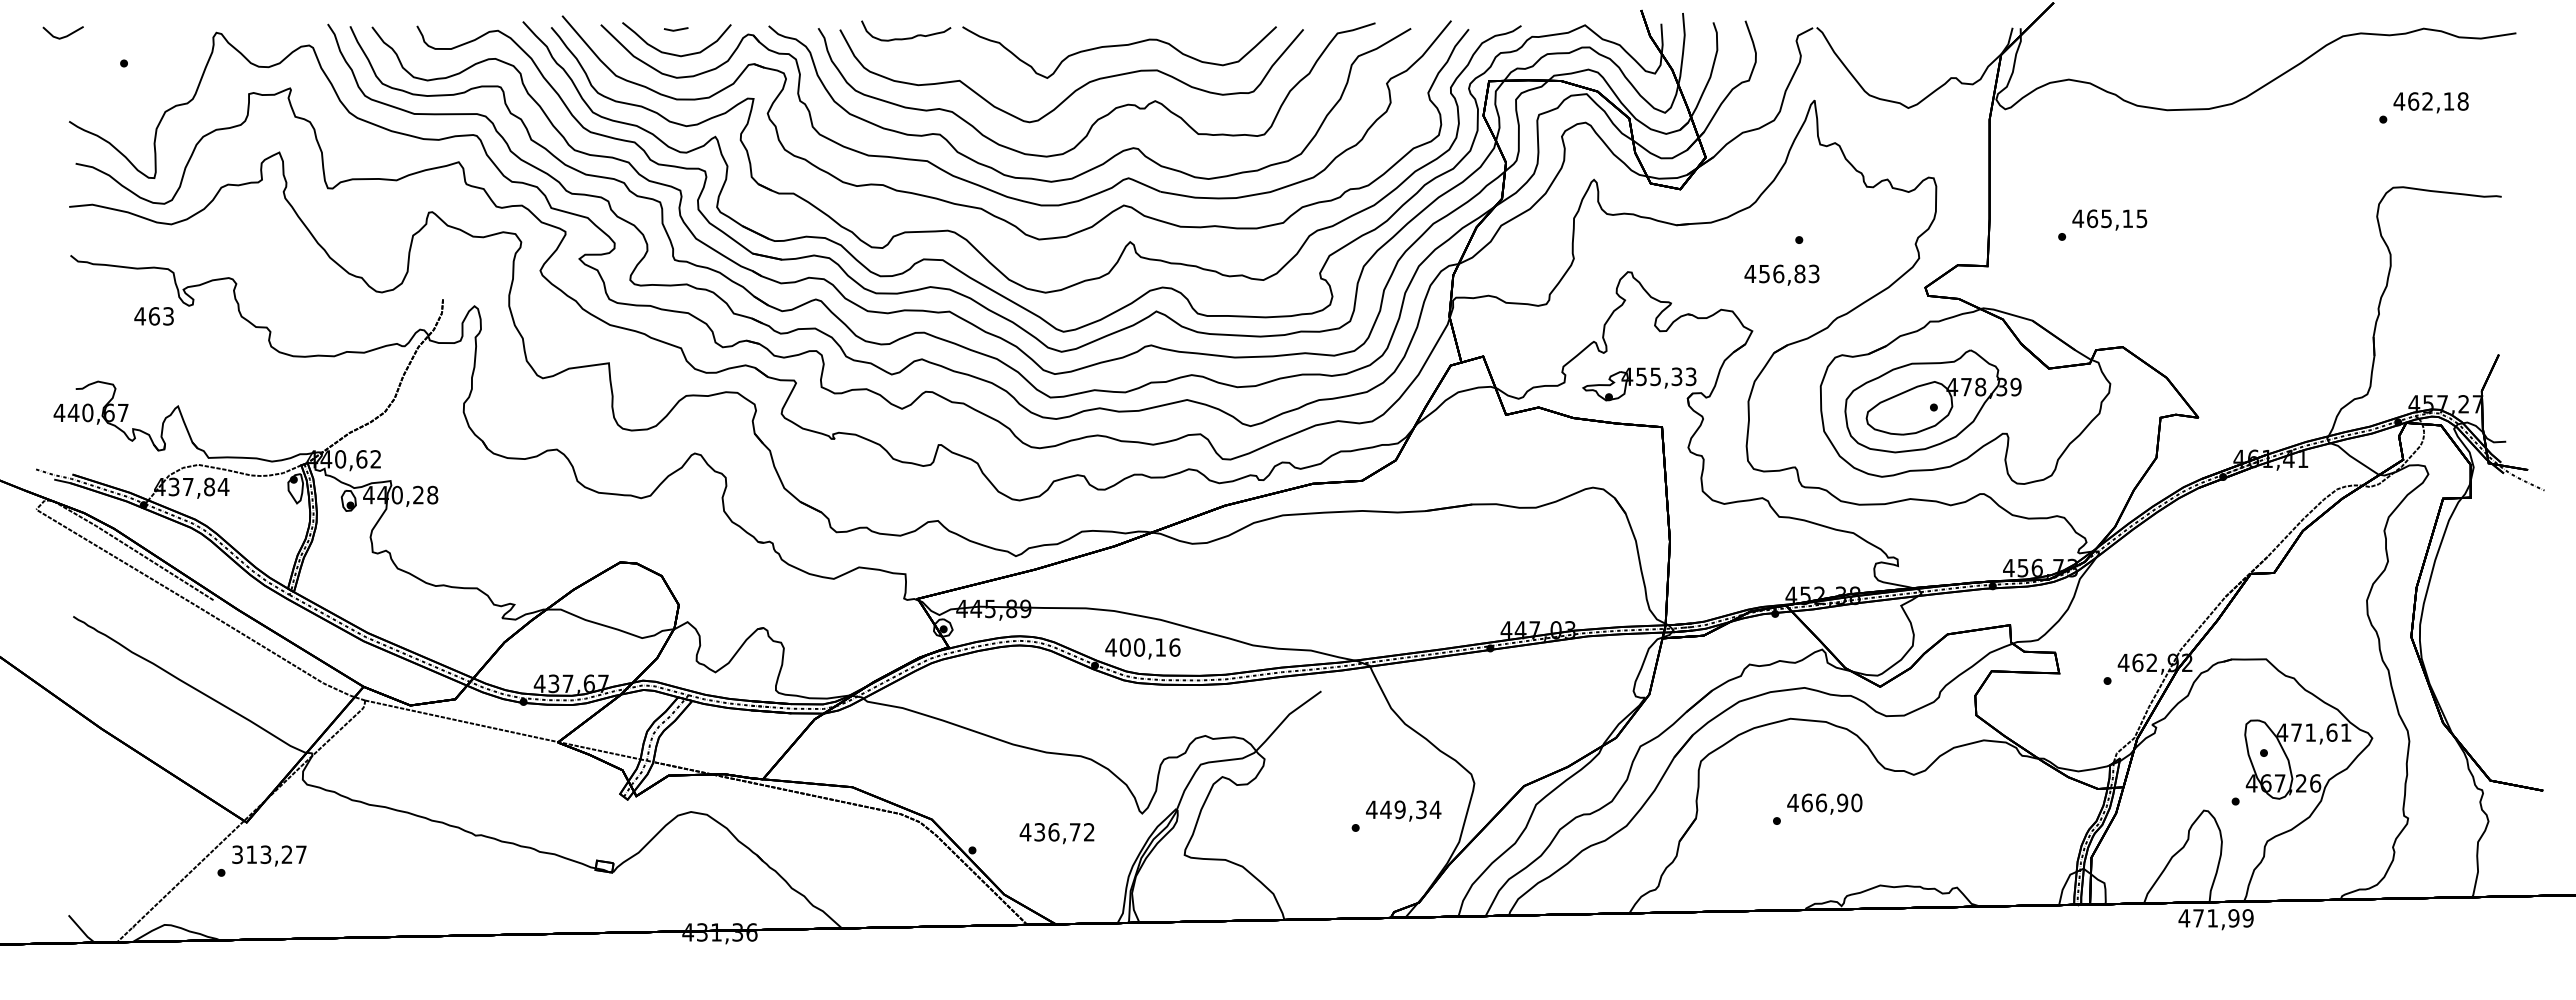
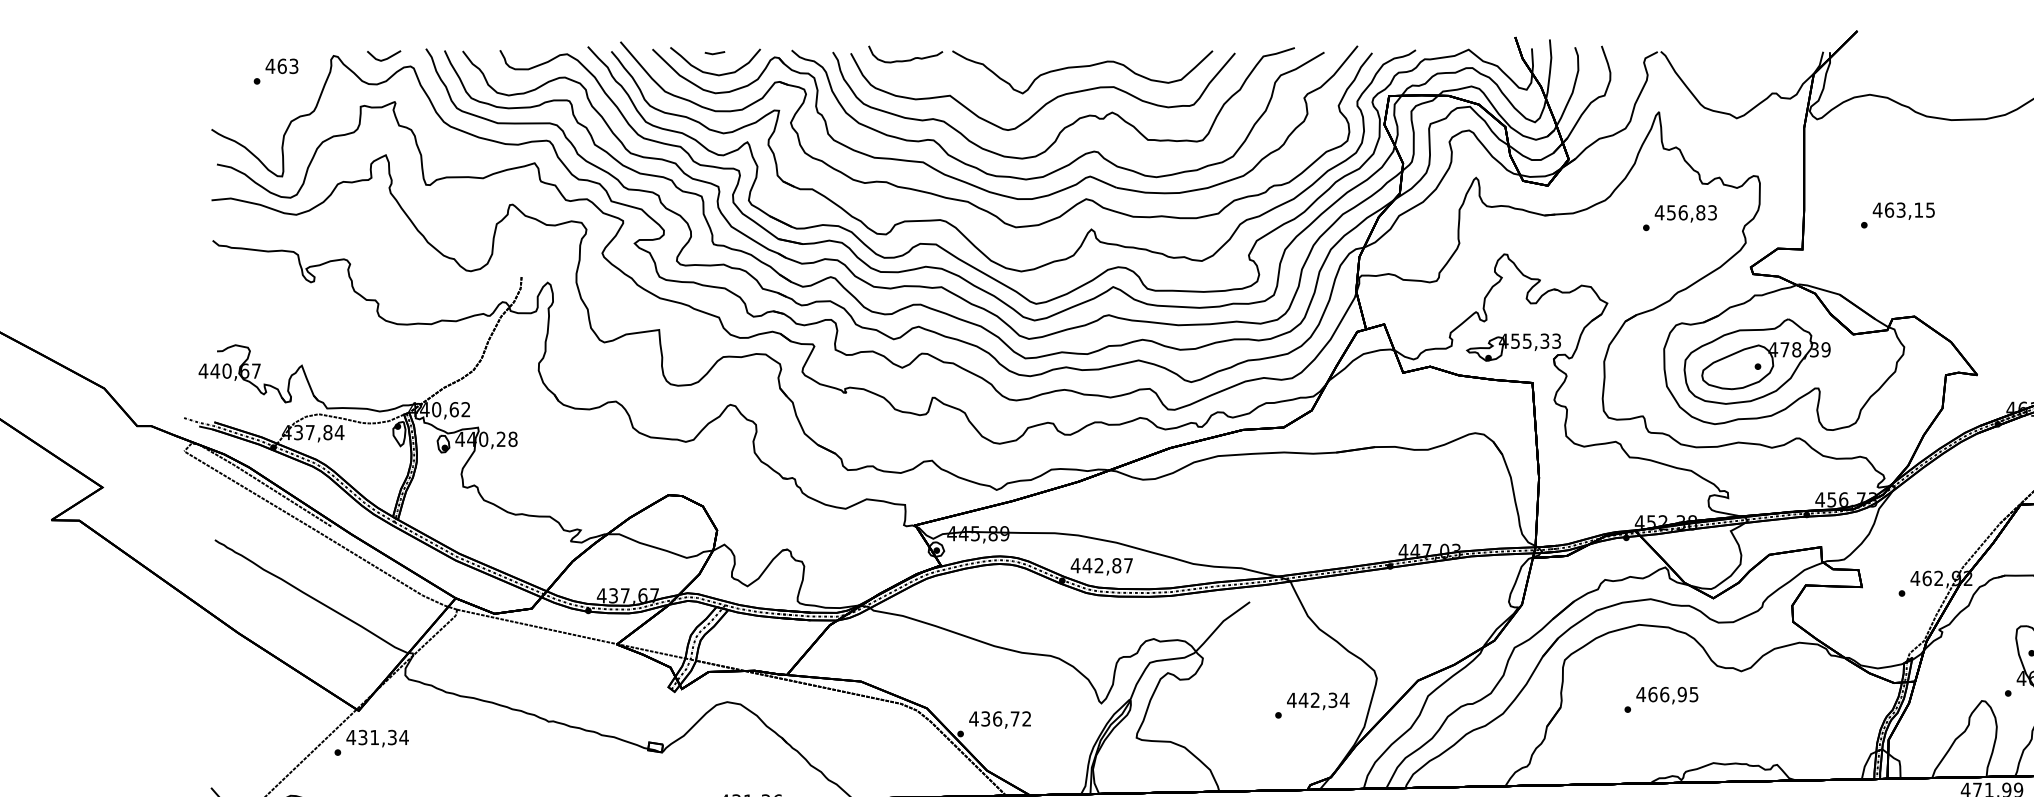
line: (62, 36) -> (383, 59), moved
text: (2106, 218) -> (1901, 209), 465,15 -> 463,15
text: (1781, 274) -> (1685, 213), moved
text: (153, 316) -> (281, 66), moved
text: (1149, 647) -> (1107, 565), 400,16 -> 442,87
text: (1856, 802) -> (1693, 694), 466,90 -> 466,95
text: (1399, 809) -> (1314, 700), 449,34 -> 442,34
text: (1056, 833) -> (999, 719), moved
text: (269, 854) -> (377, 737), 313,27 -> 431,34

